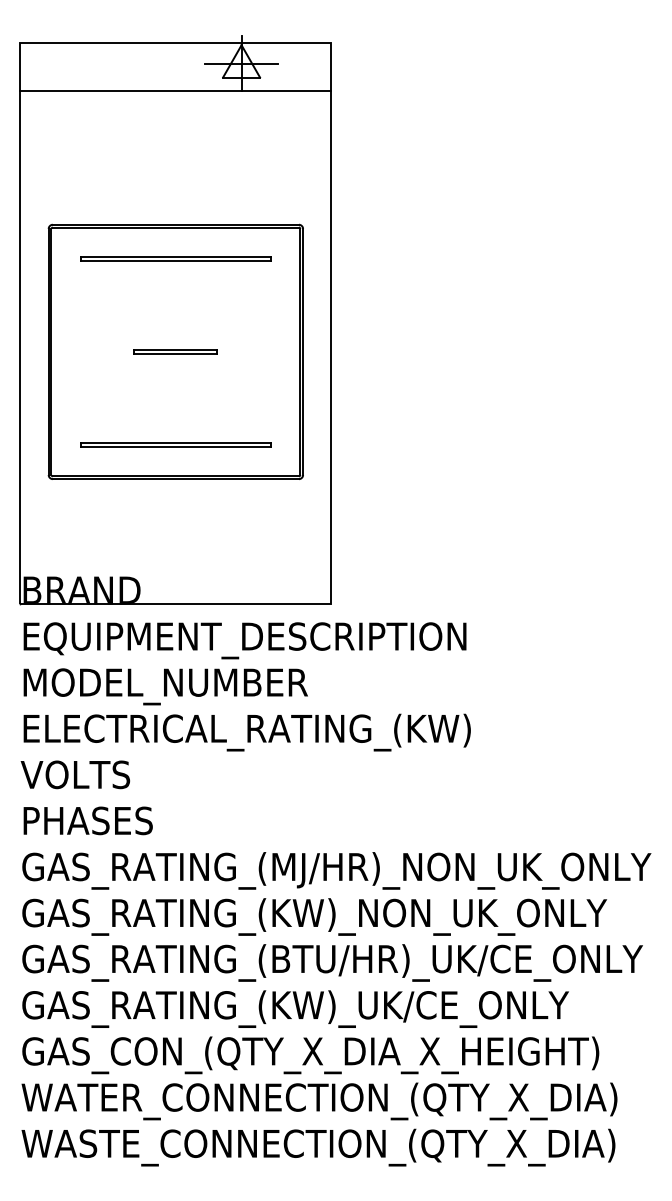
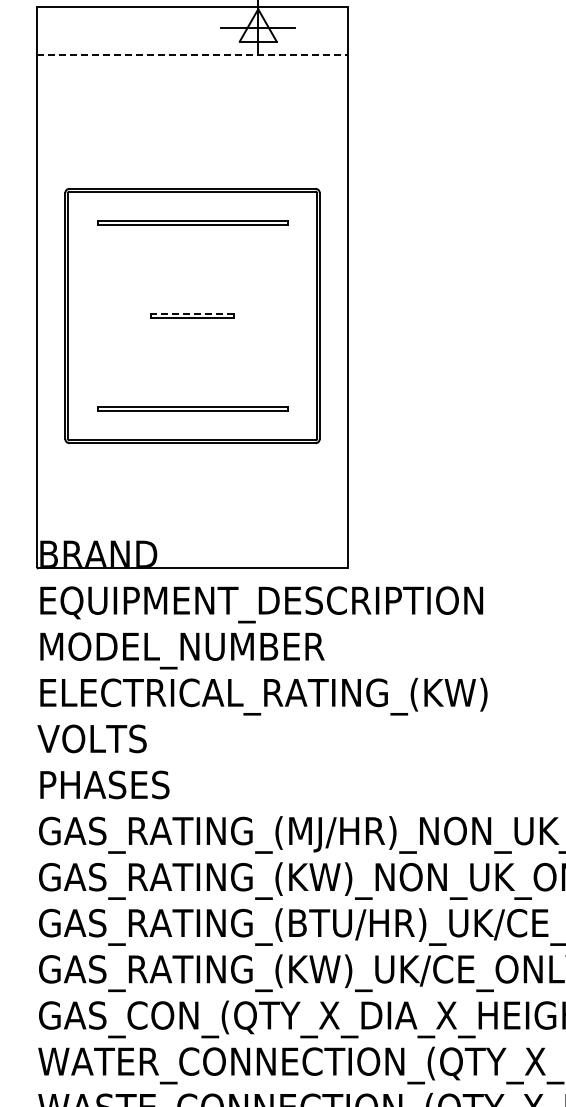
line: (175, 91) -> (192, 55), solid -> dashed
line: (175, 349) -> (192, 313), solid -> dashed

